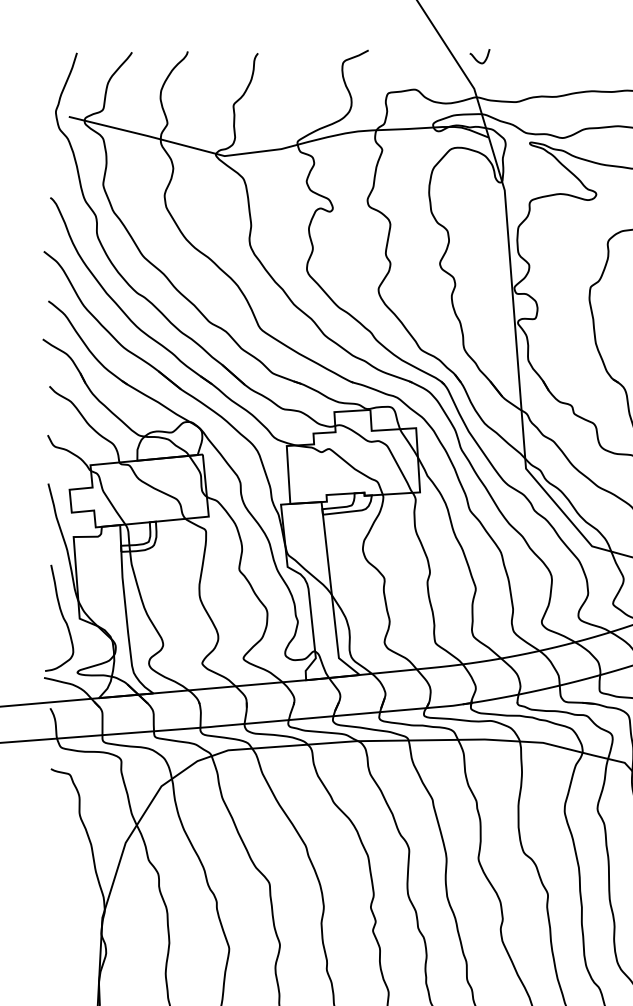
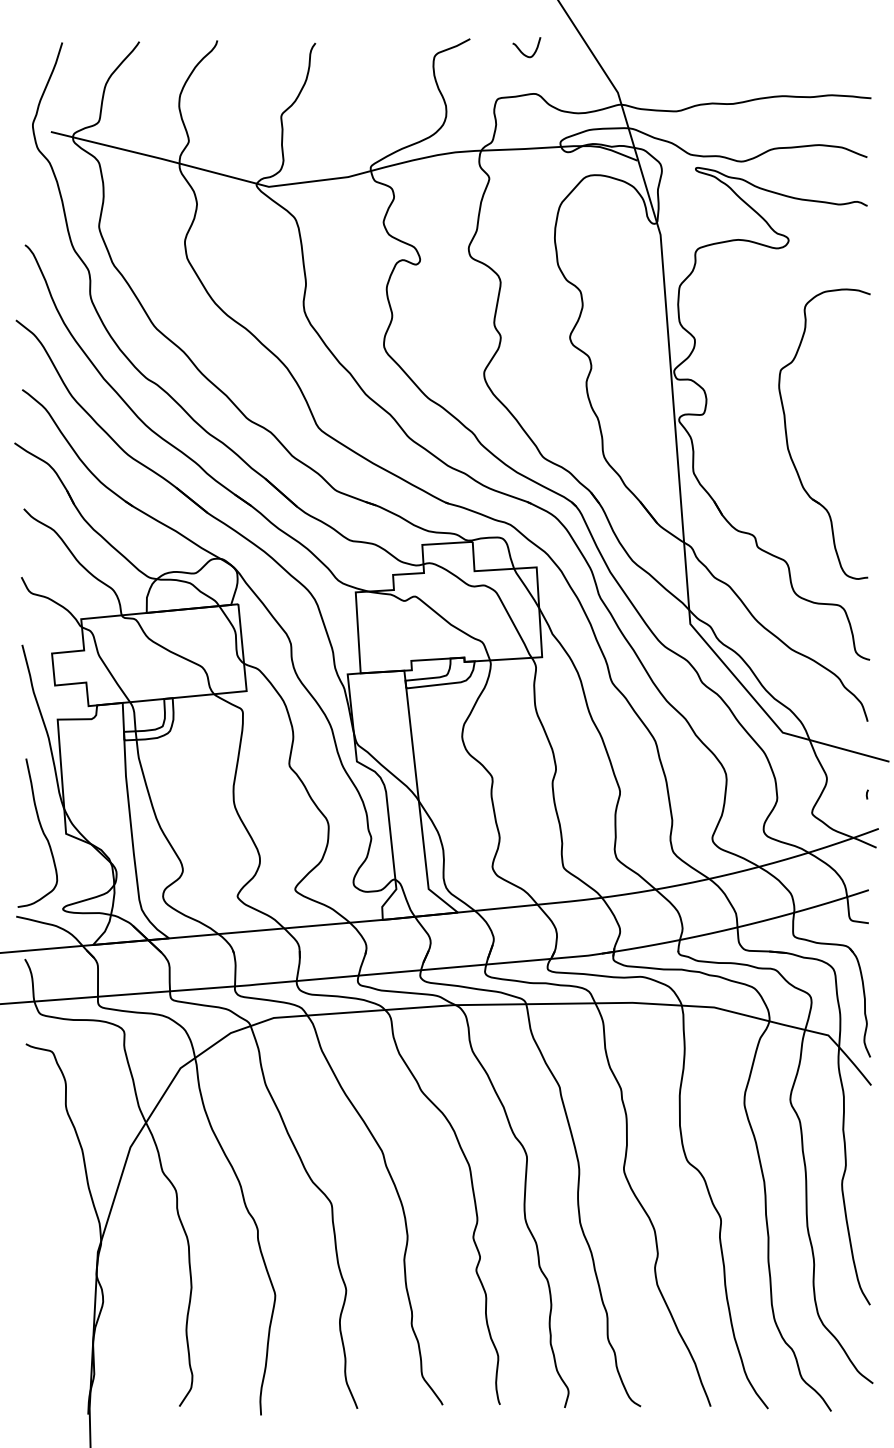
curve: (476, 58) -> (521, 50), moved

